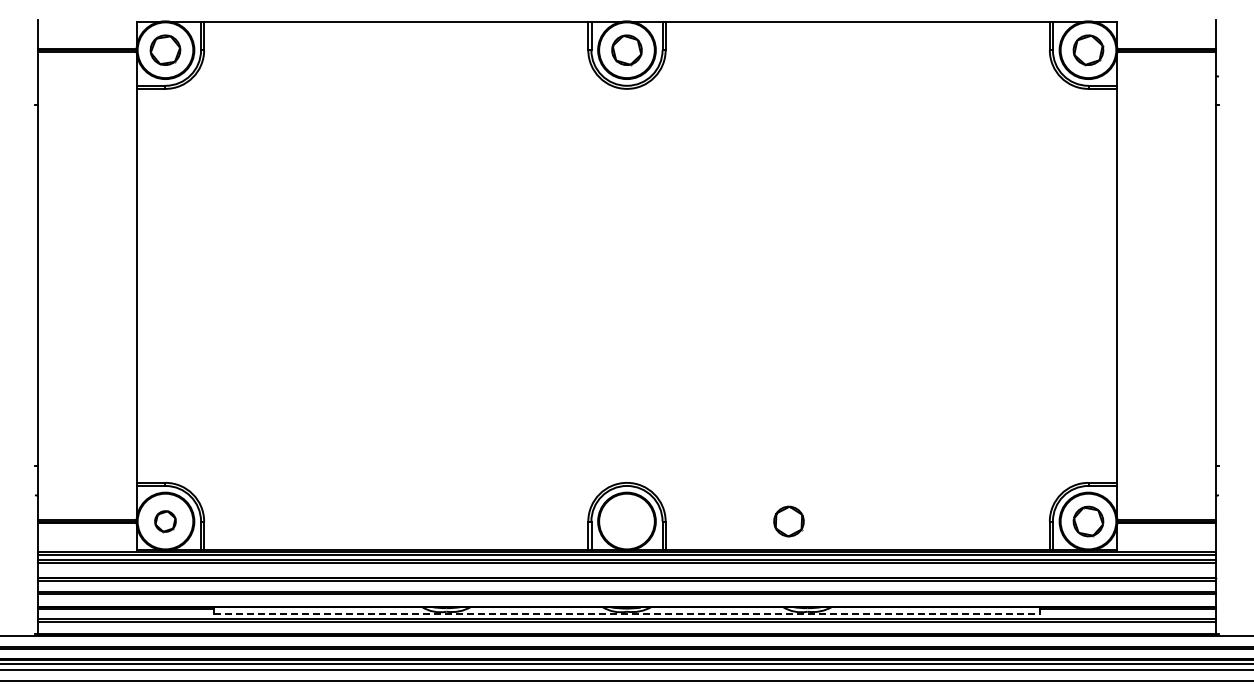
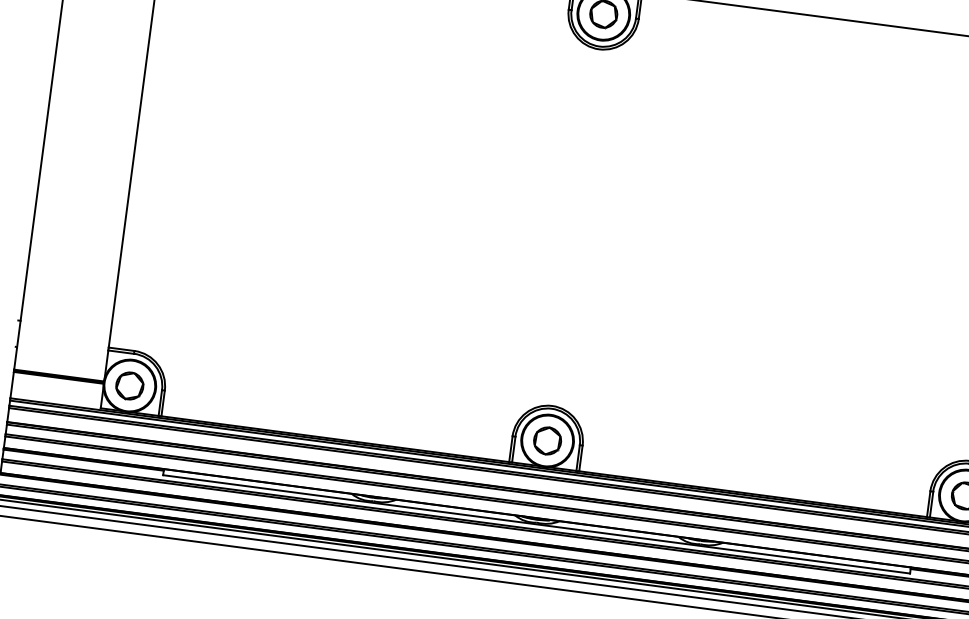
part: (165, 521) -> (129, 385), size x1.43
part: (788, 521) -> (547, 440), moved
line: (626, 613) -> (536, 524), dashed -> solid

